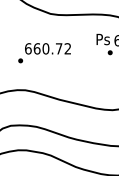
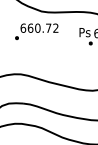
text: (44, 52) -> (36, 31), moved

